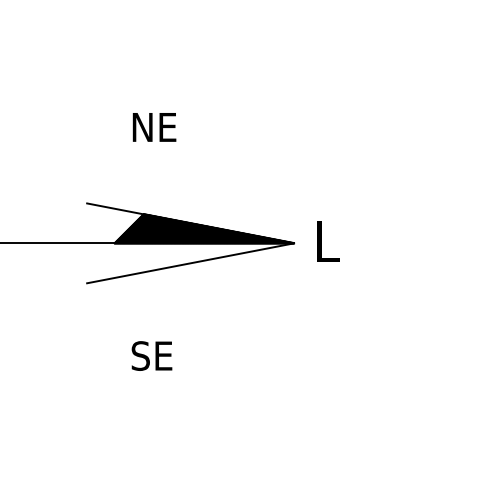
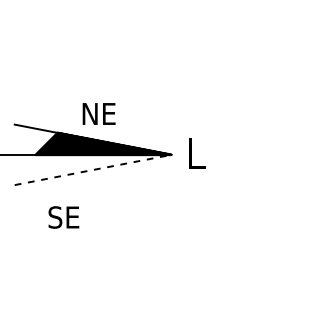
text: (154, 127) -> (99, 114), moved
line: (191, 263) -> (93, 170), solid -> dashed
text: (151, 355) -> (63, 217), moved

